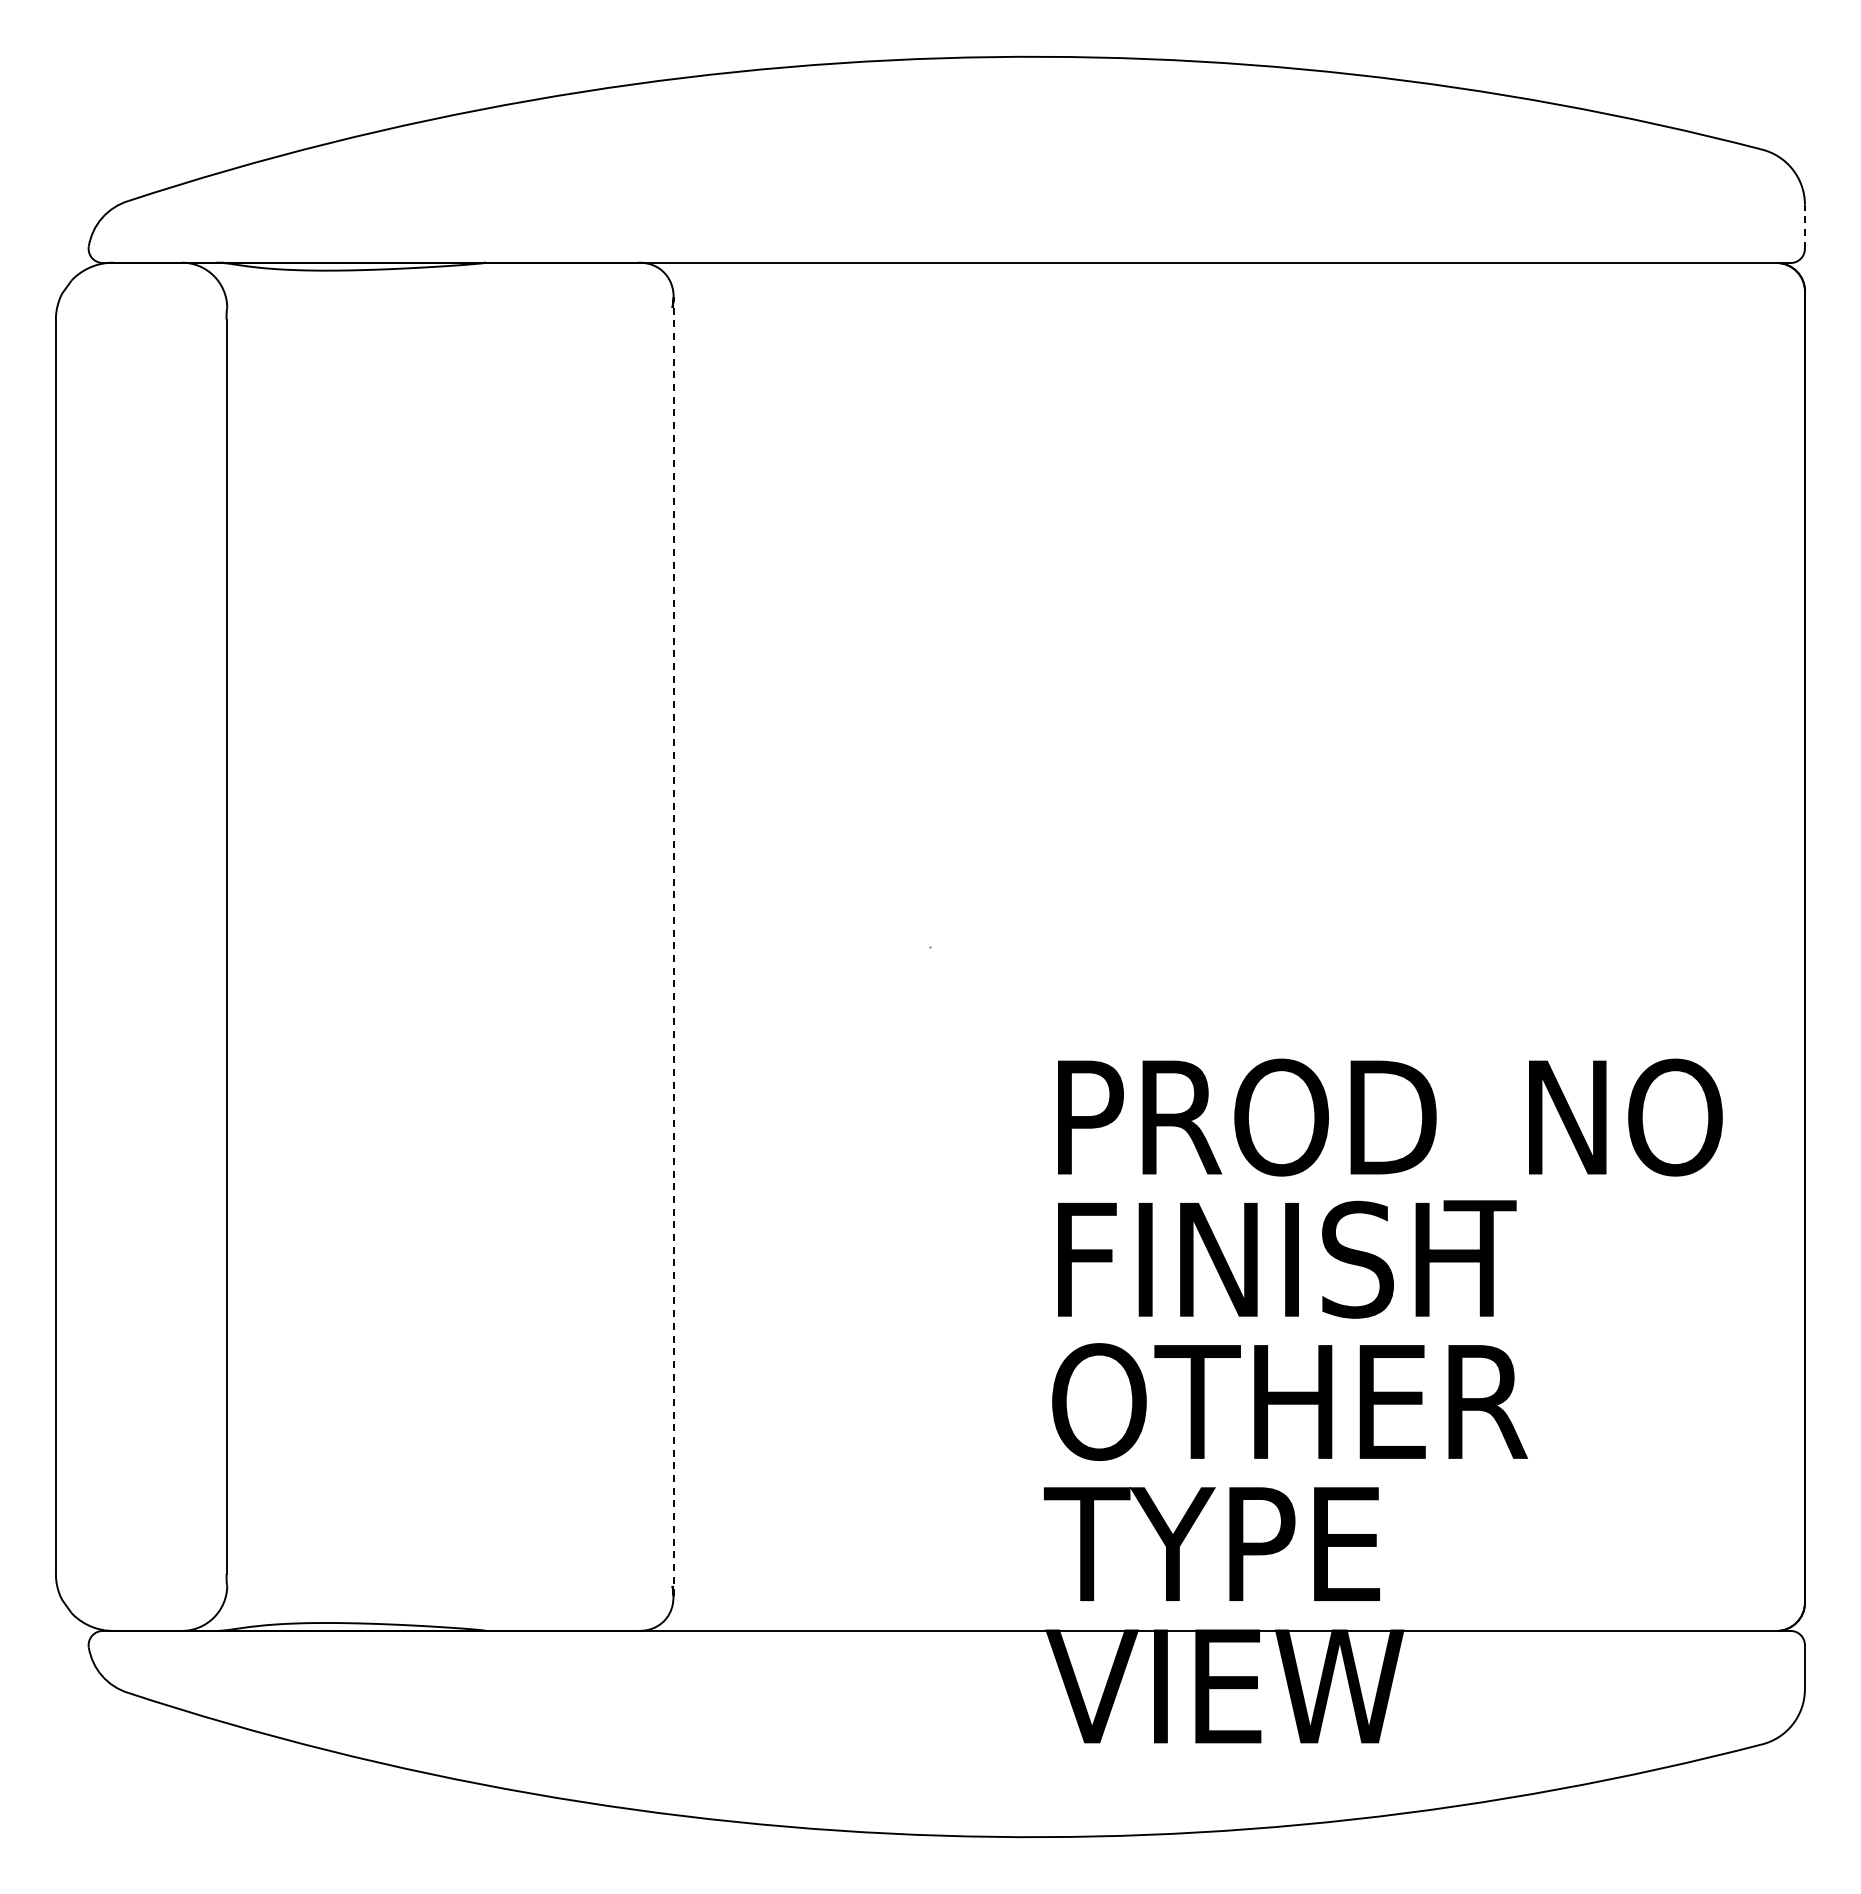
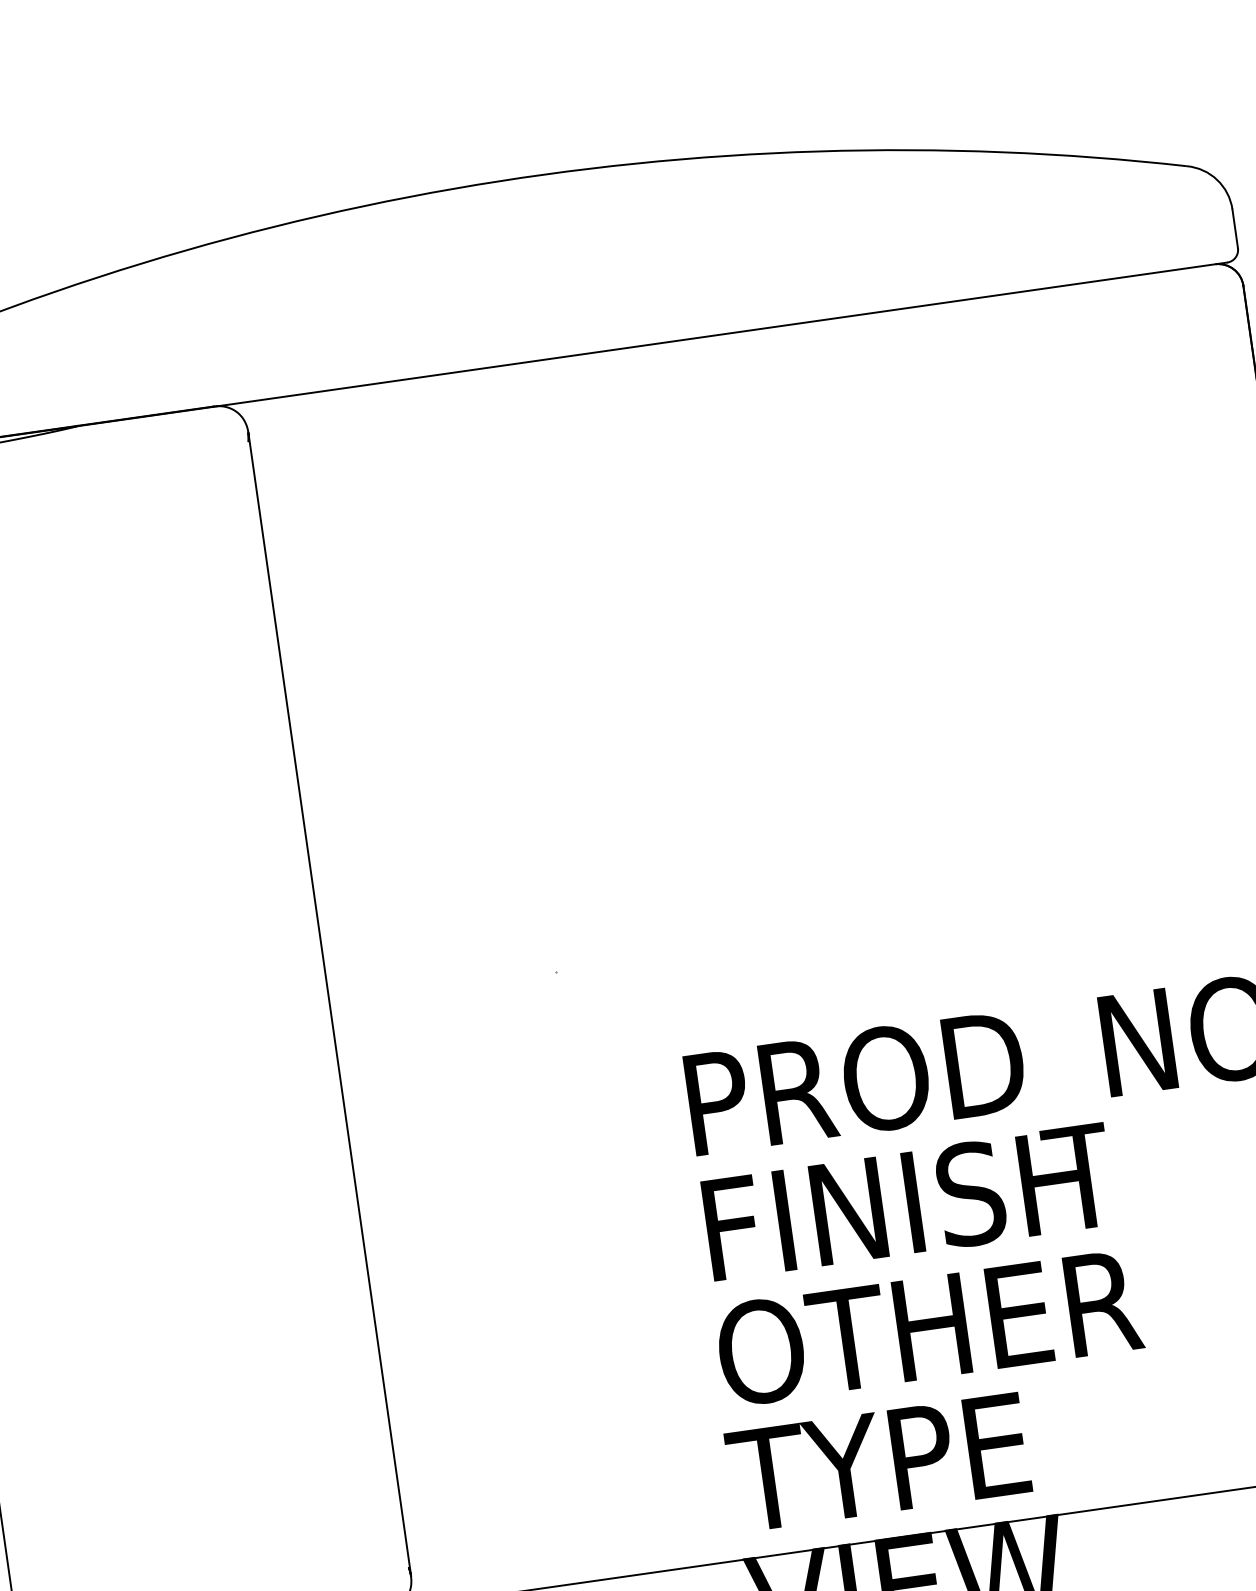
line: (1804, 226) -> (1234, 228), dashed -> solid
line: (673, 946) -> (329, 1004), dashed -> solid

